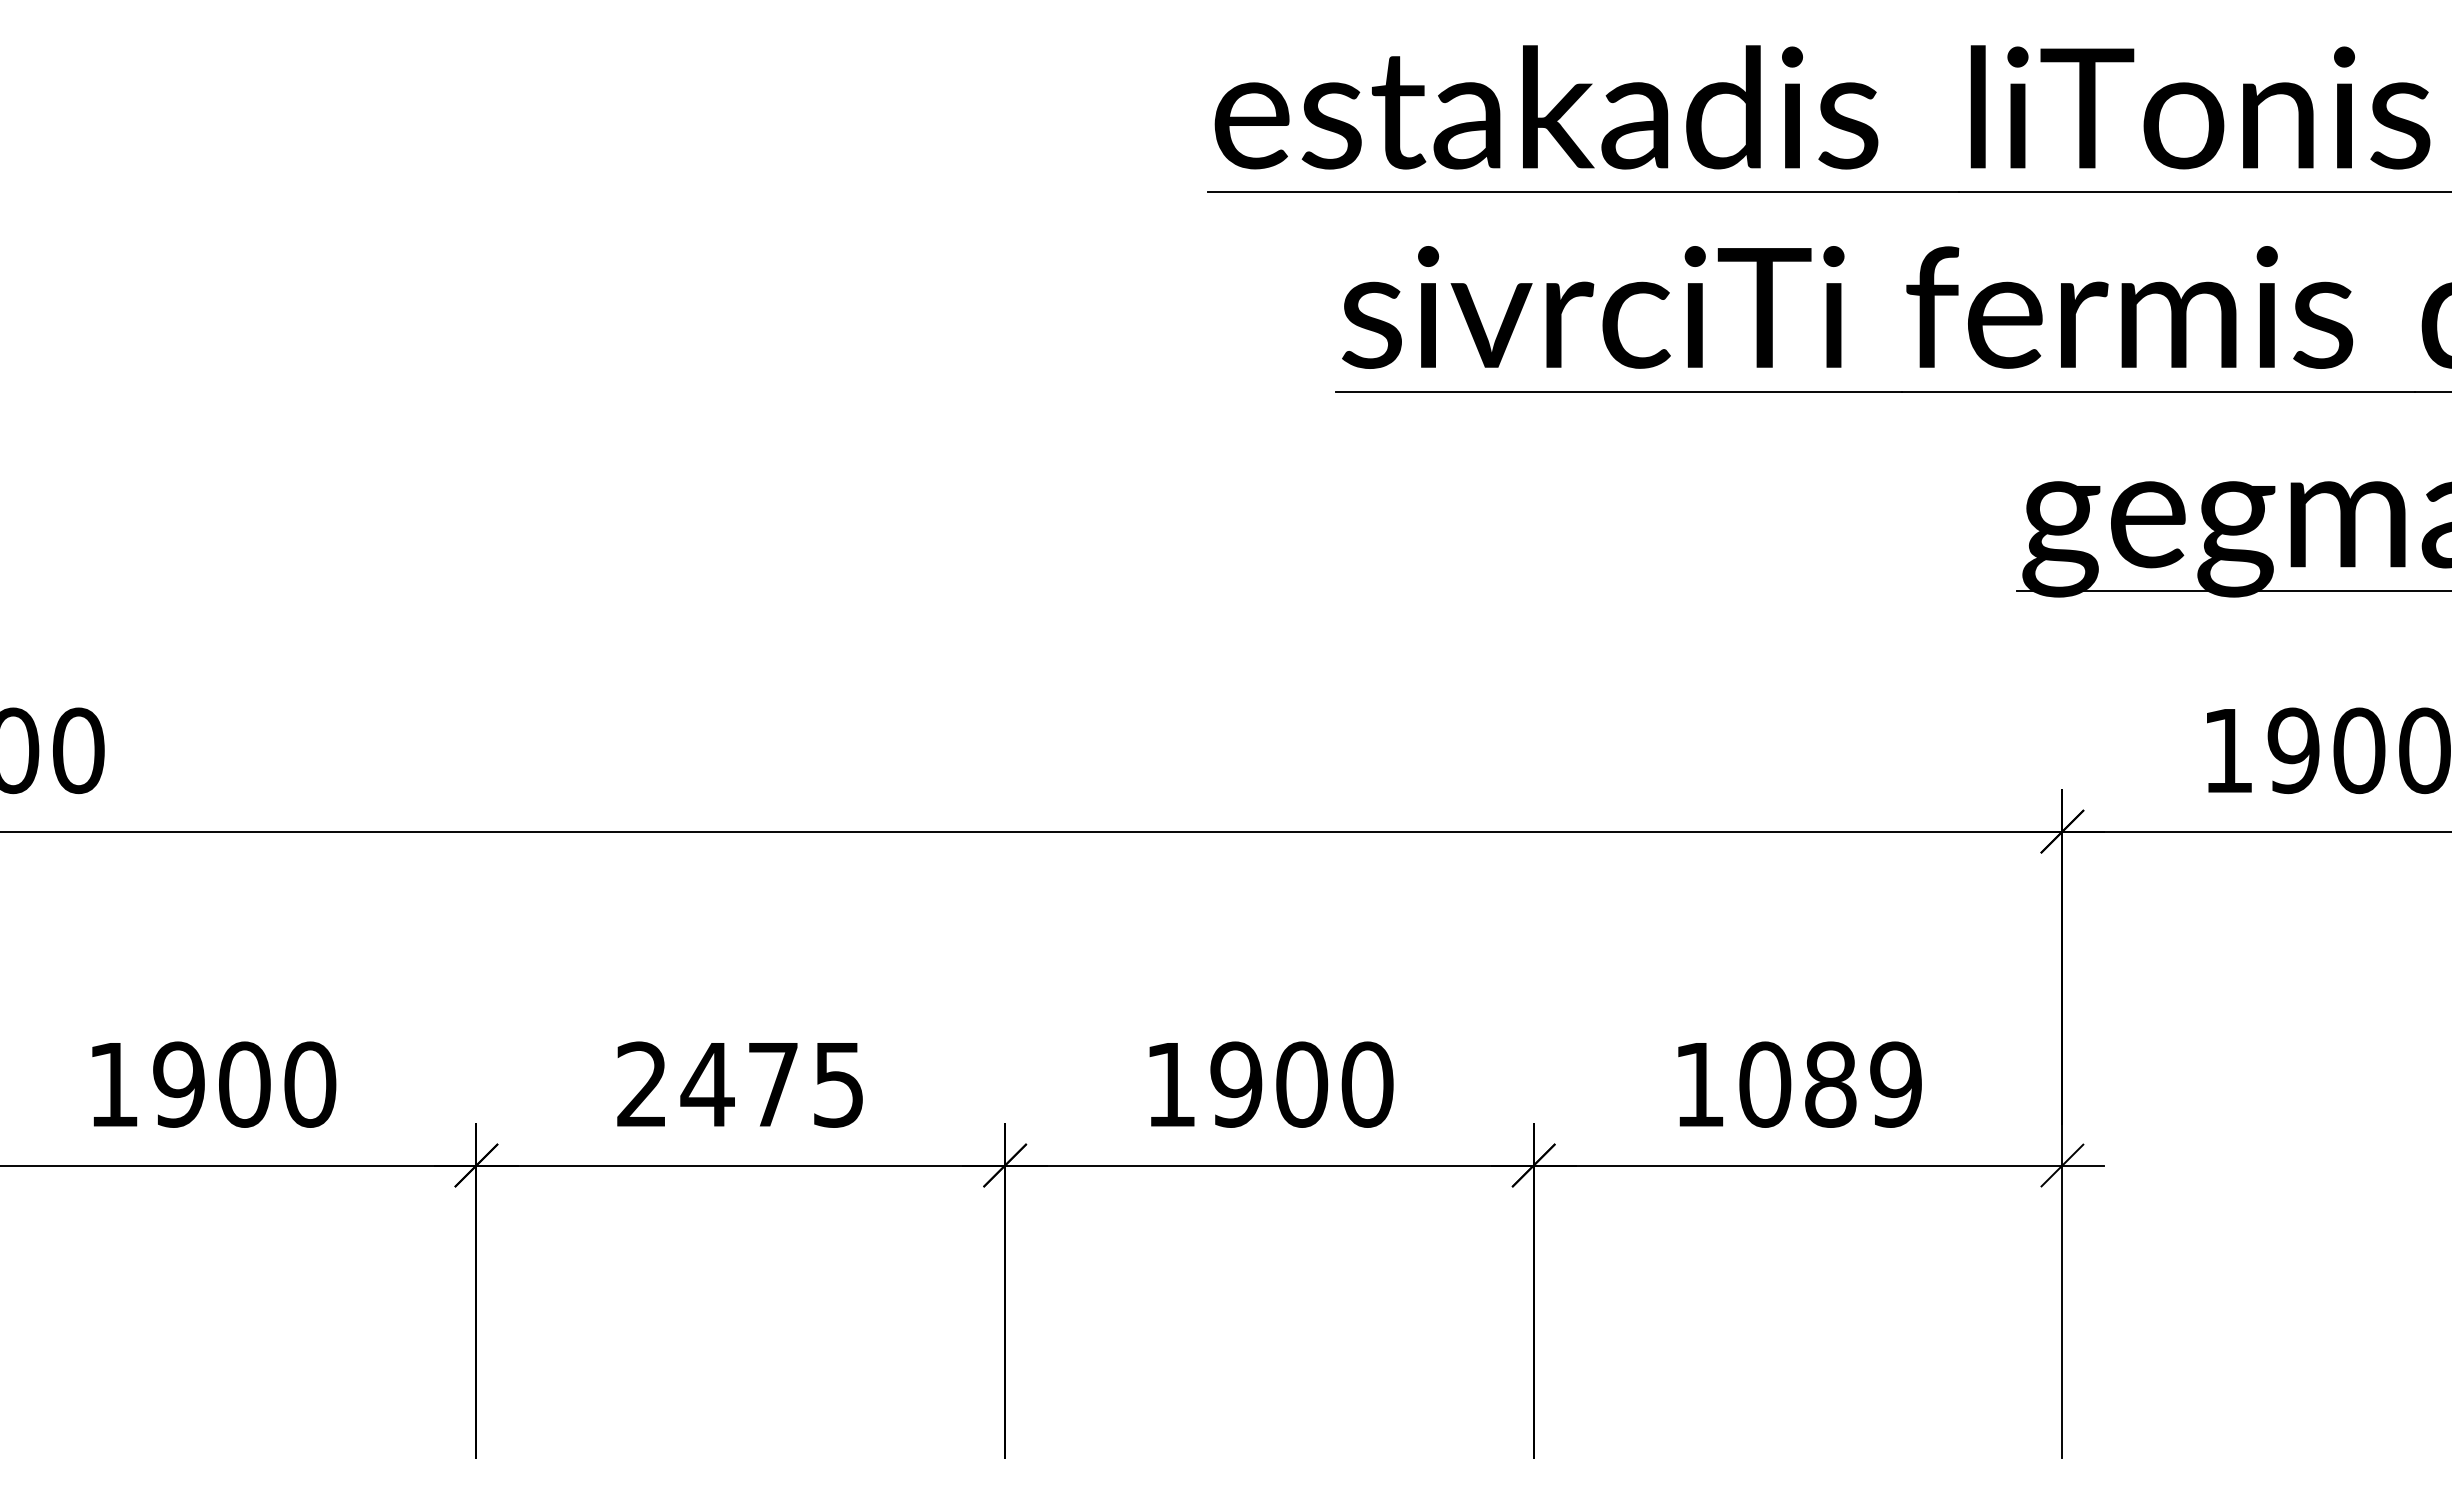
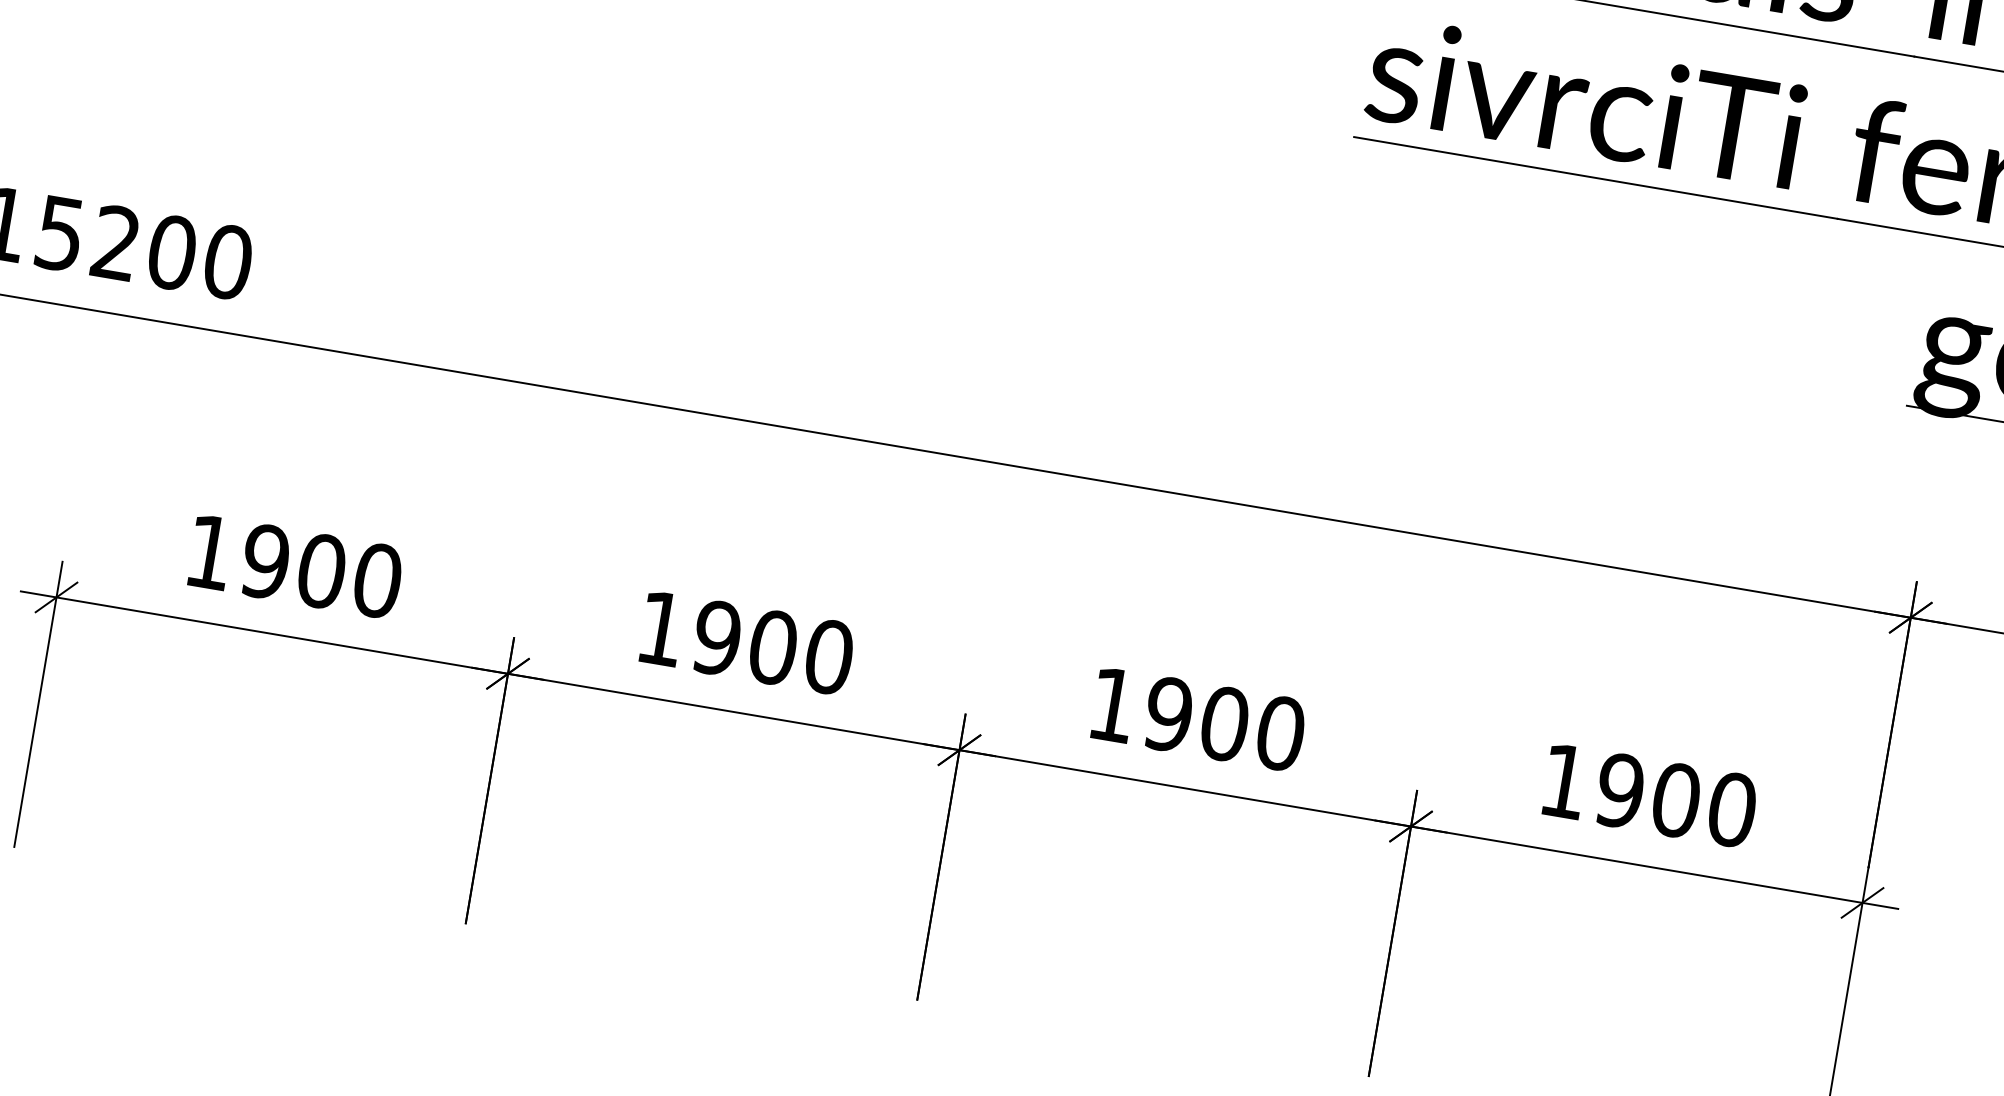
text: (740, 1084) -> (745, 642), 2475 -> 1900
text: (1830, 1084) -> (1676, 800), 1089 -> 1900

